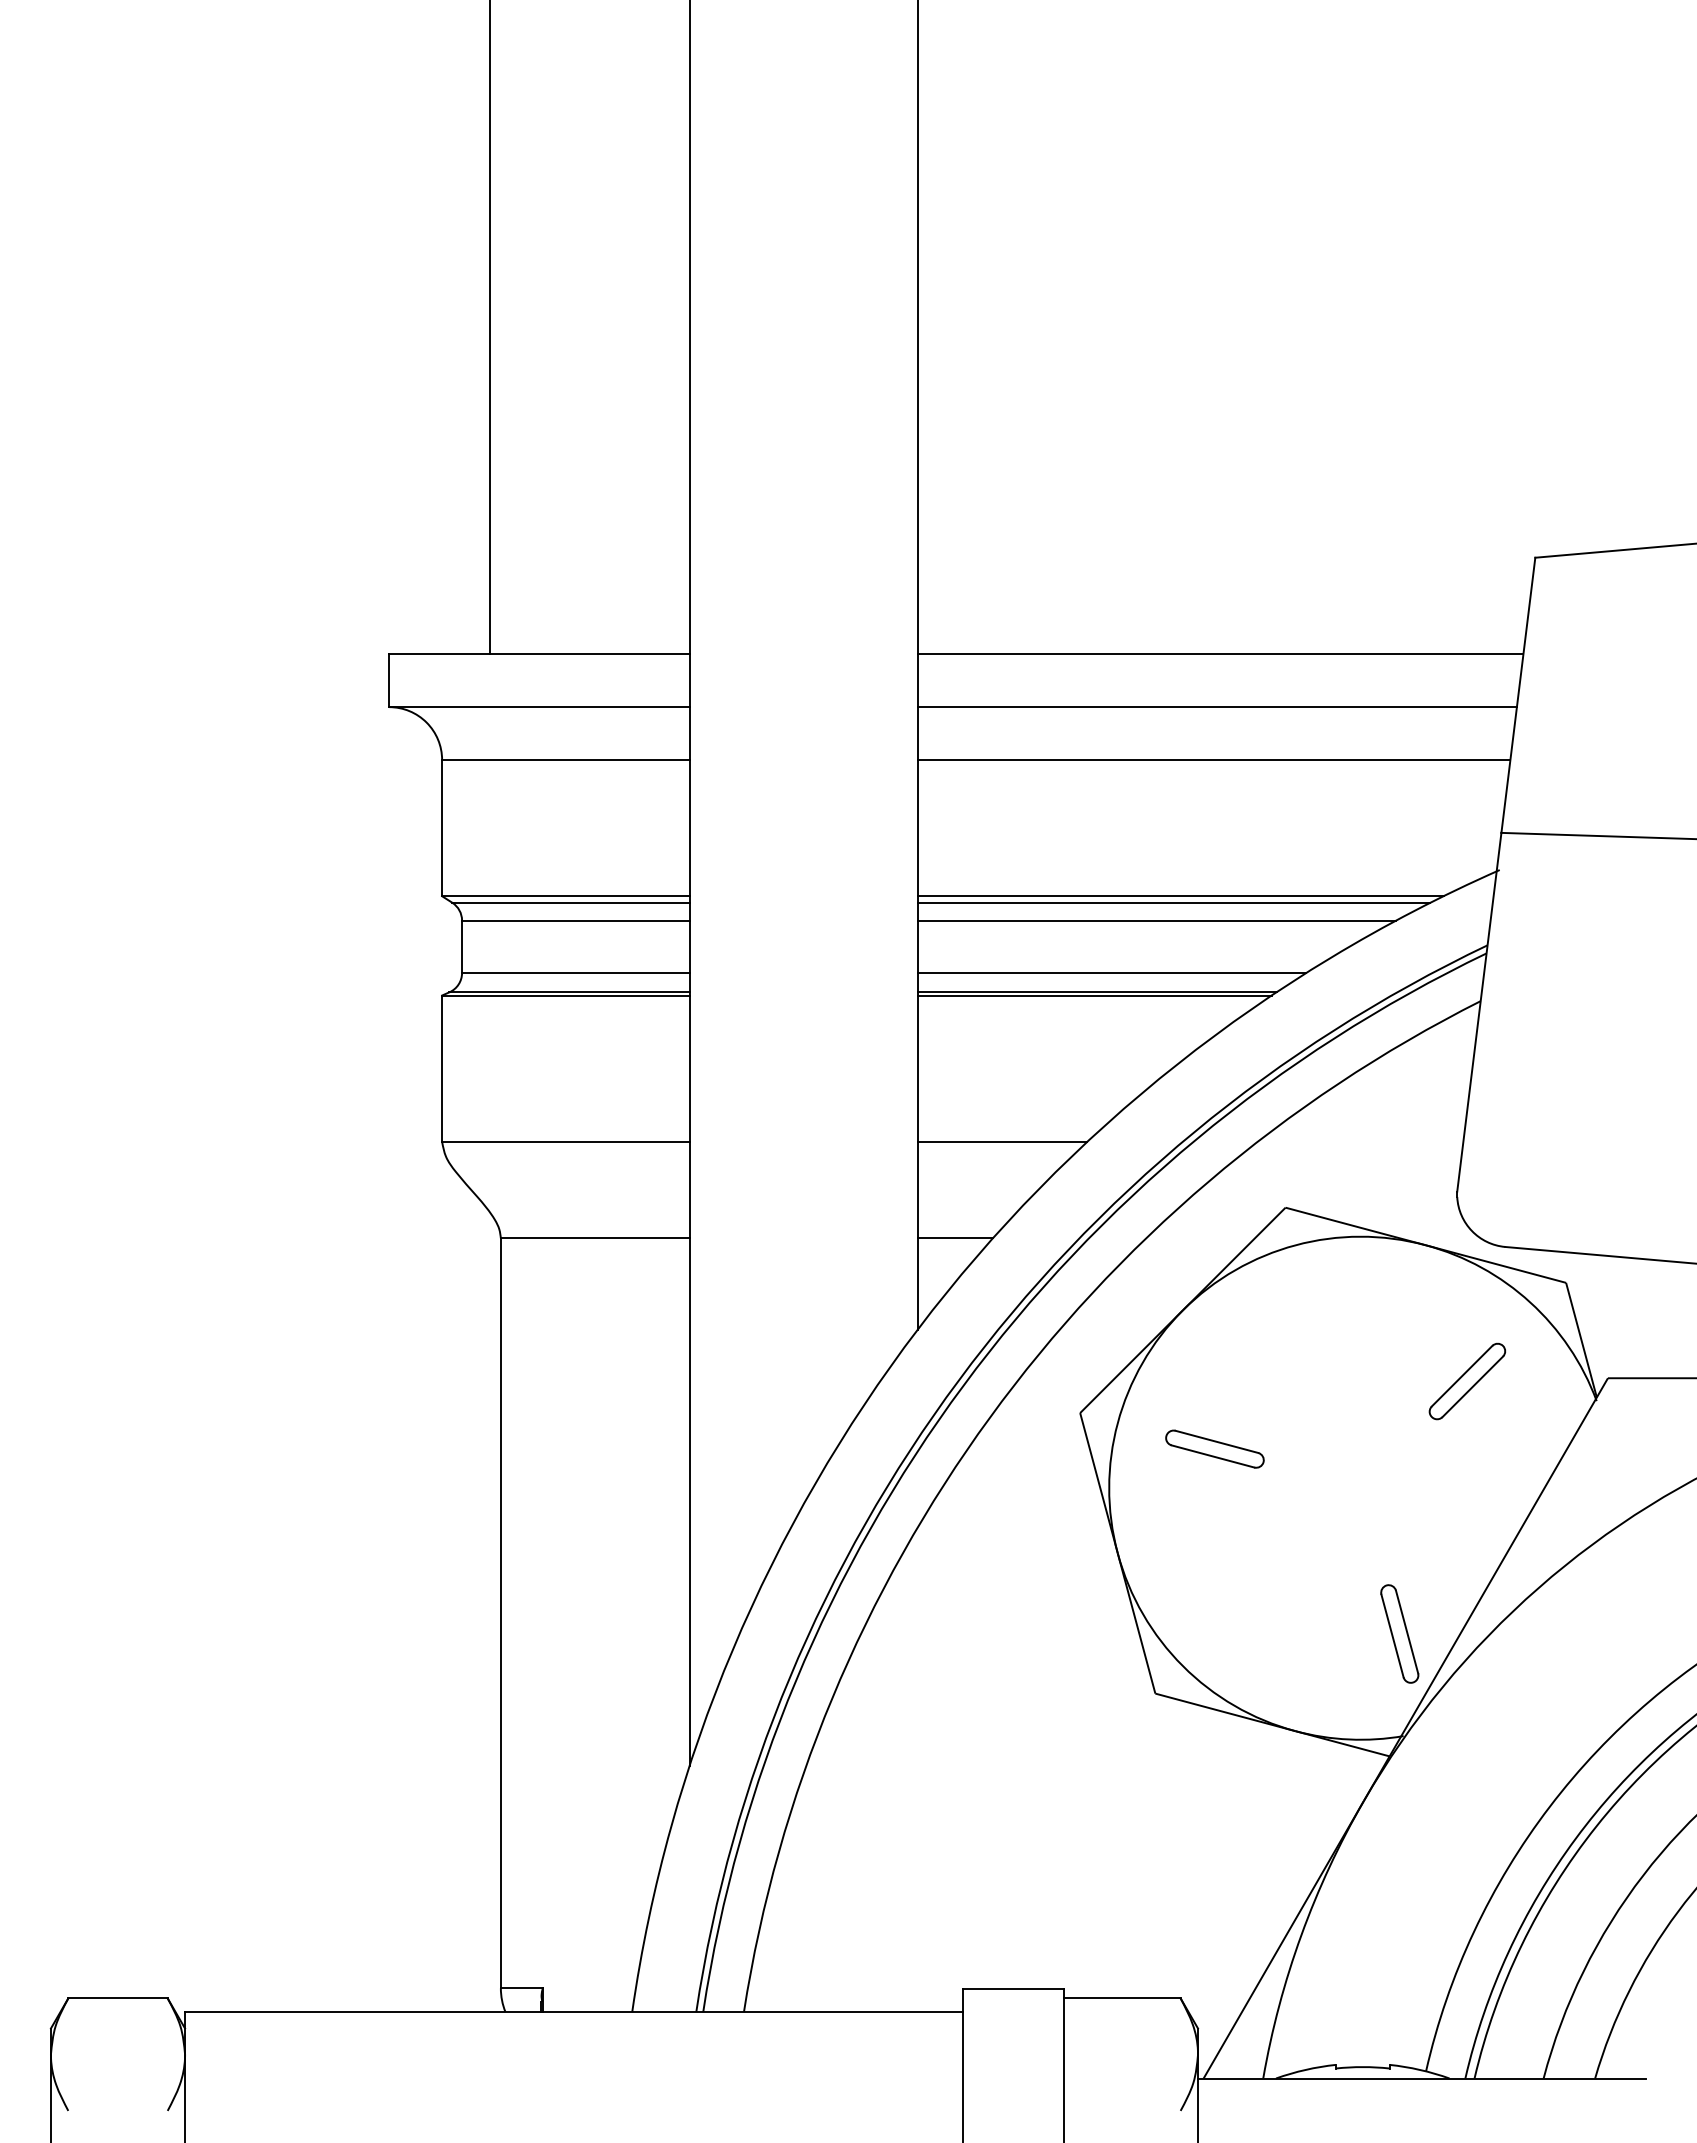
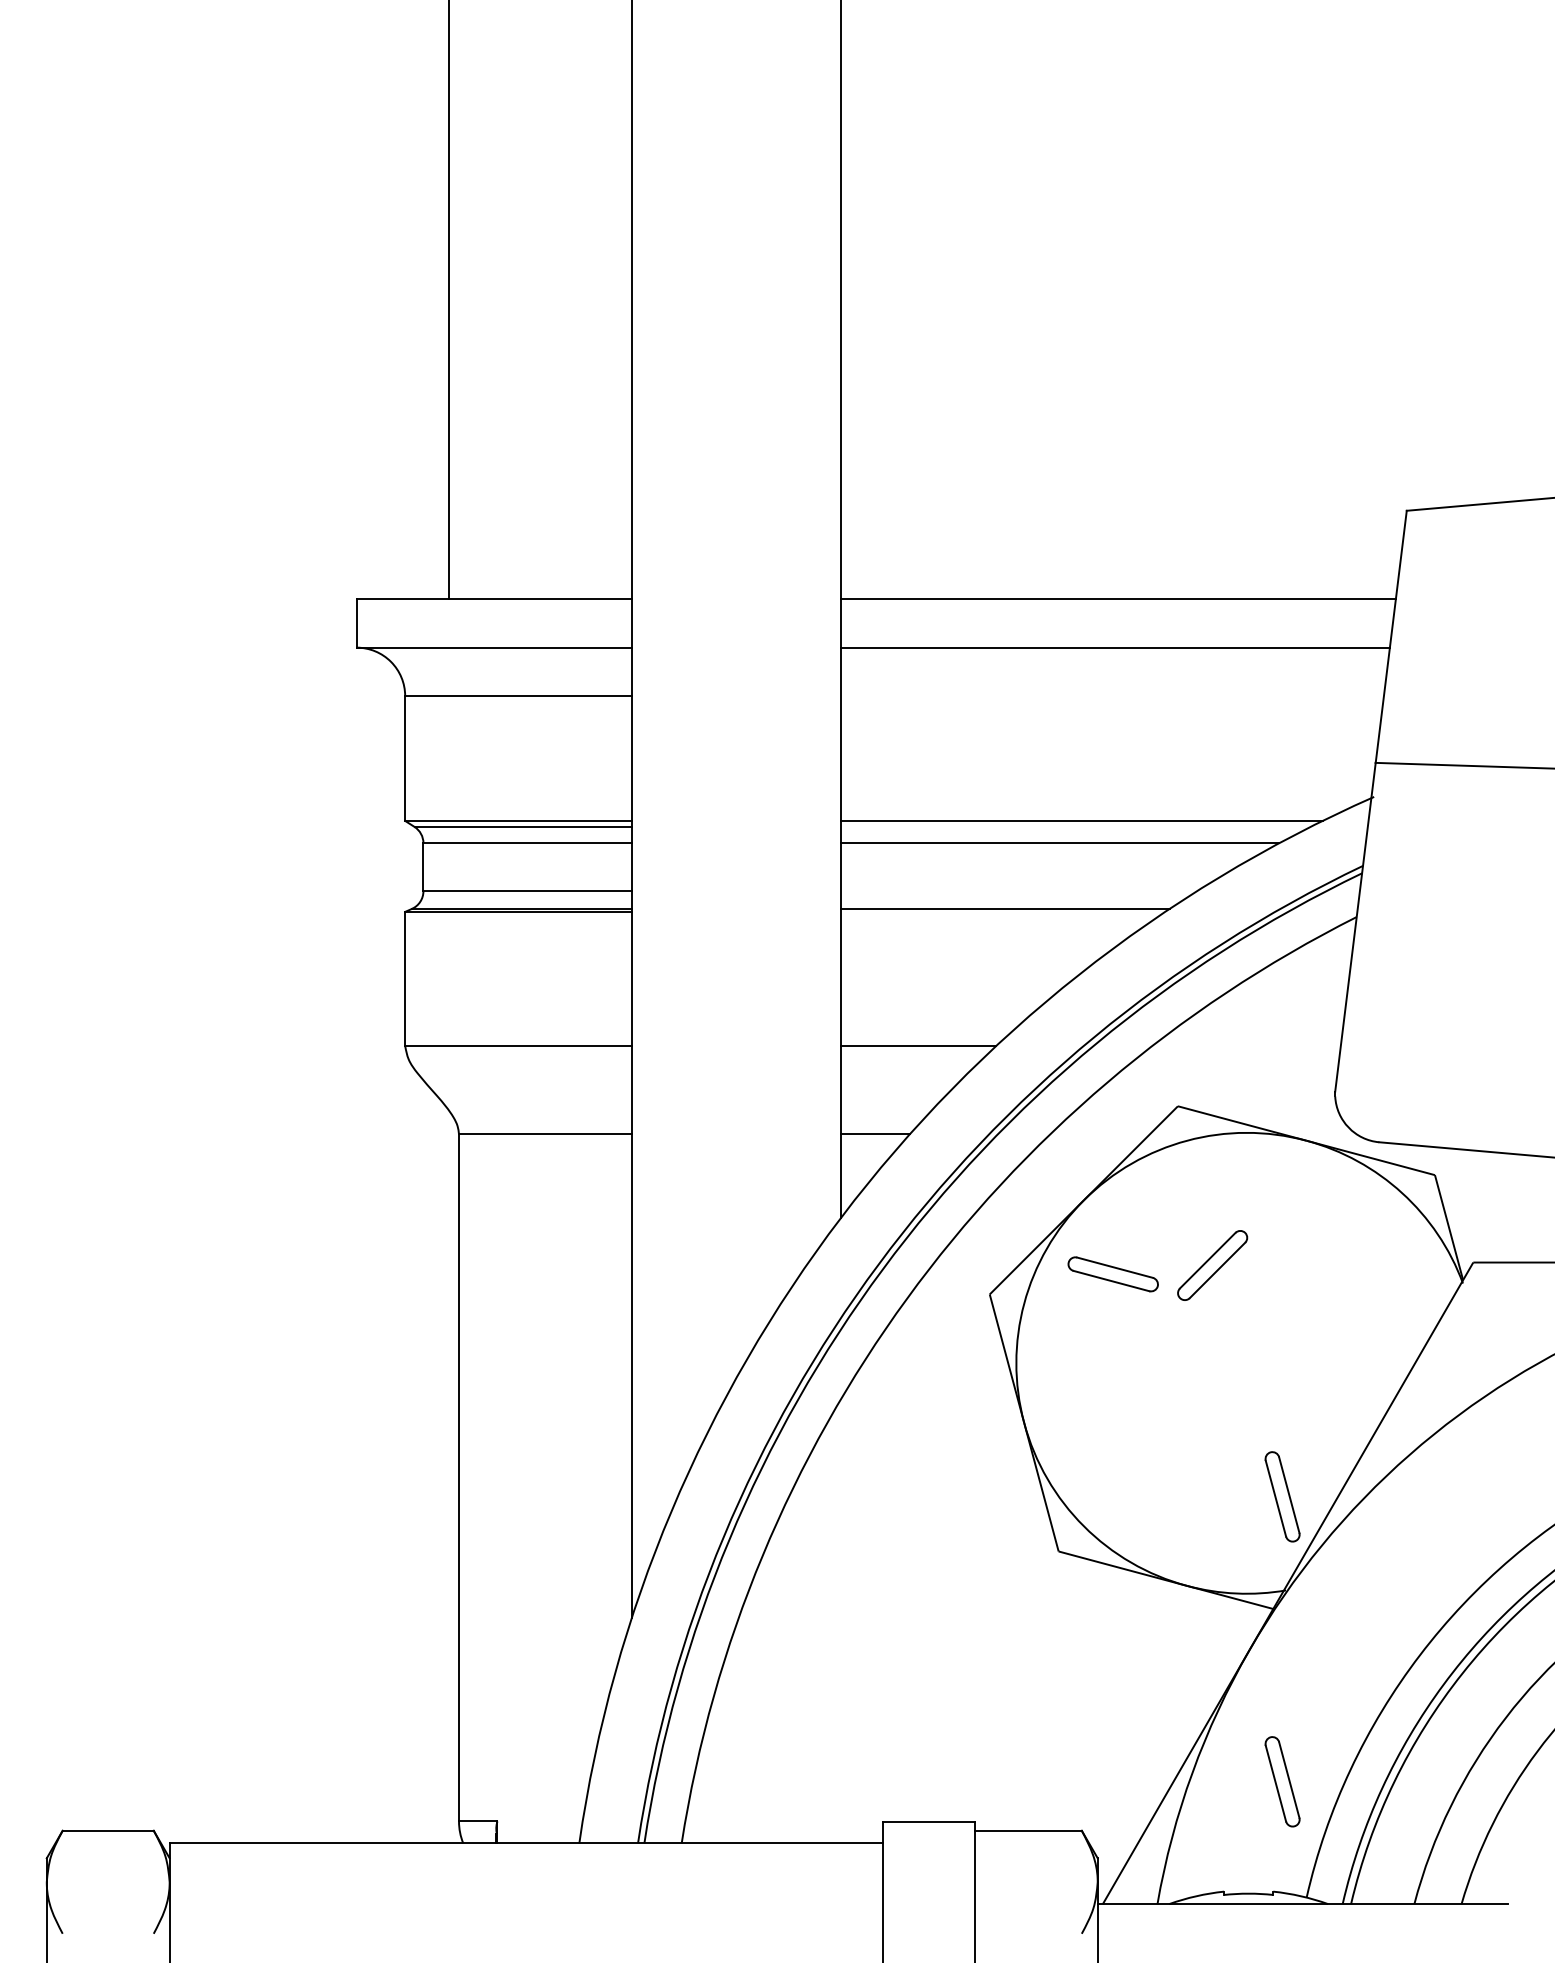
line: (1213, 759) -> (1111, 695), removed
line: (1173, 902) -> (1075, 826), removed
line: (1111, 972) -> (1018, 890), removed
line: (1094, 995) -> (1002, 911), removed
part: (1466, 1381) -> (1211, 1265), moved
part: (1214, 1448) -> (1112, 1273), moved
part: (1399, 1944) -> (1282, 1781), added

